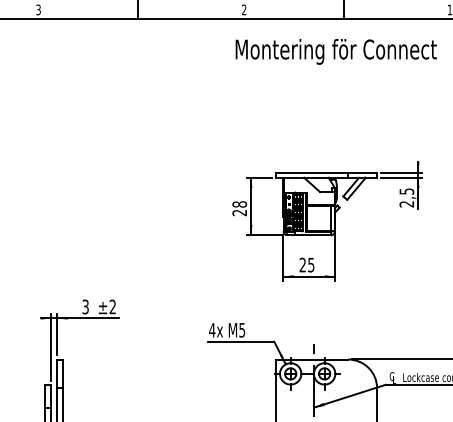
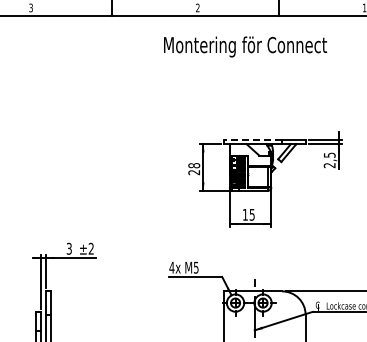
text: (336, 51) -> (245, 46), moved
line: (311, 172) -> (252, 139), solid -> dashed
text: (301, 264) -> (244, 214), 25 -> 15

